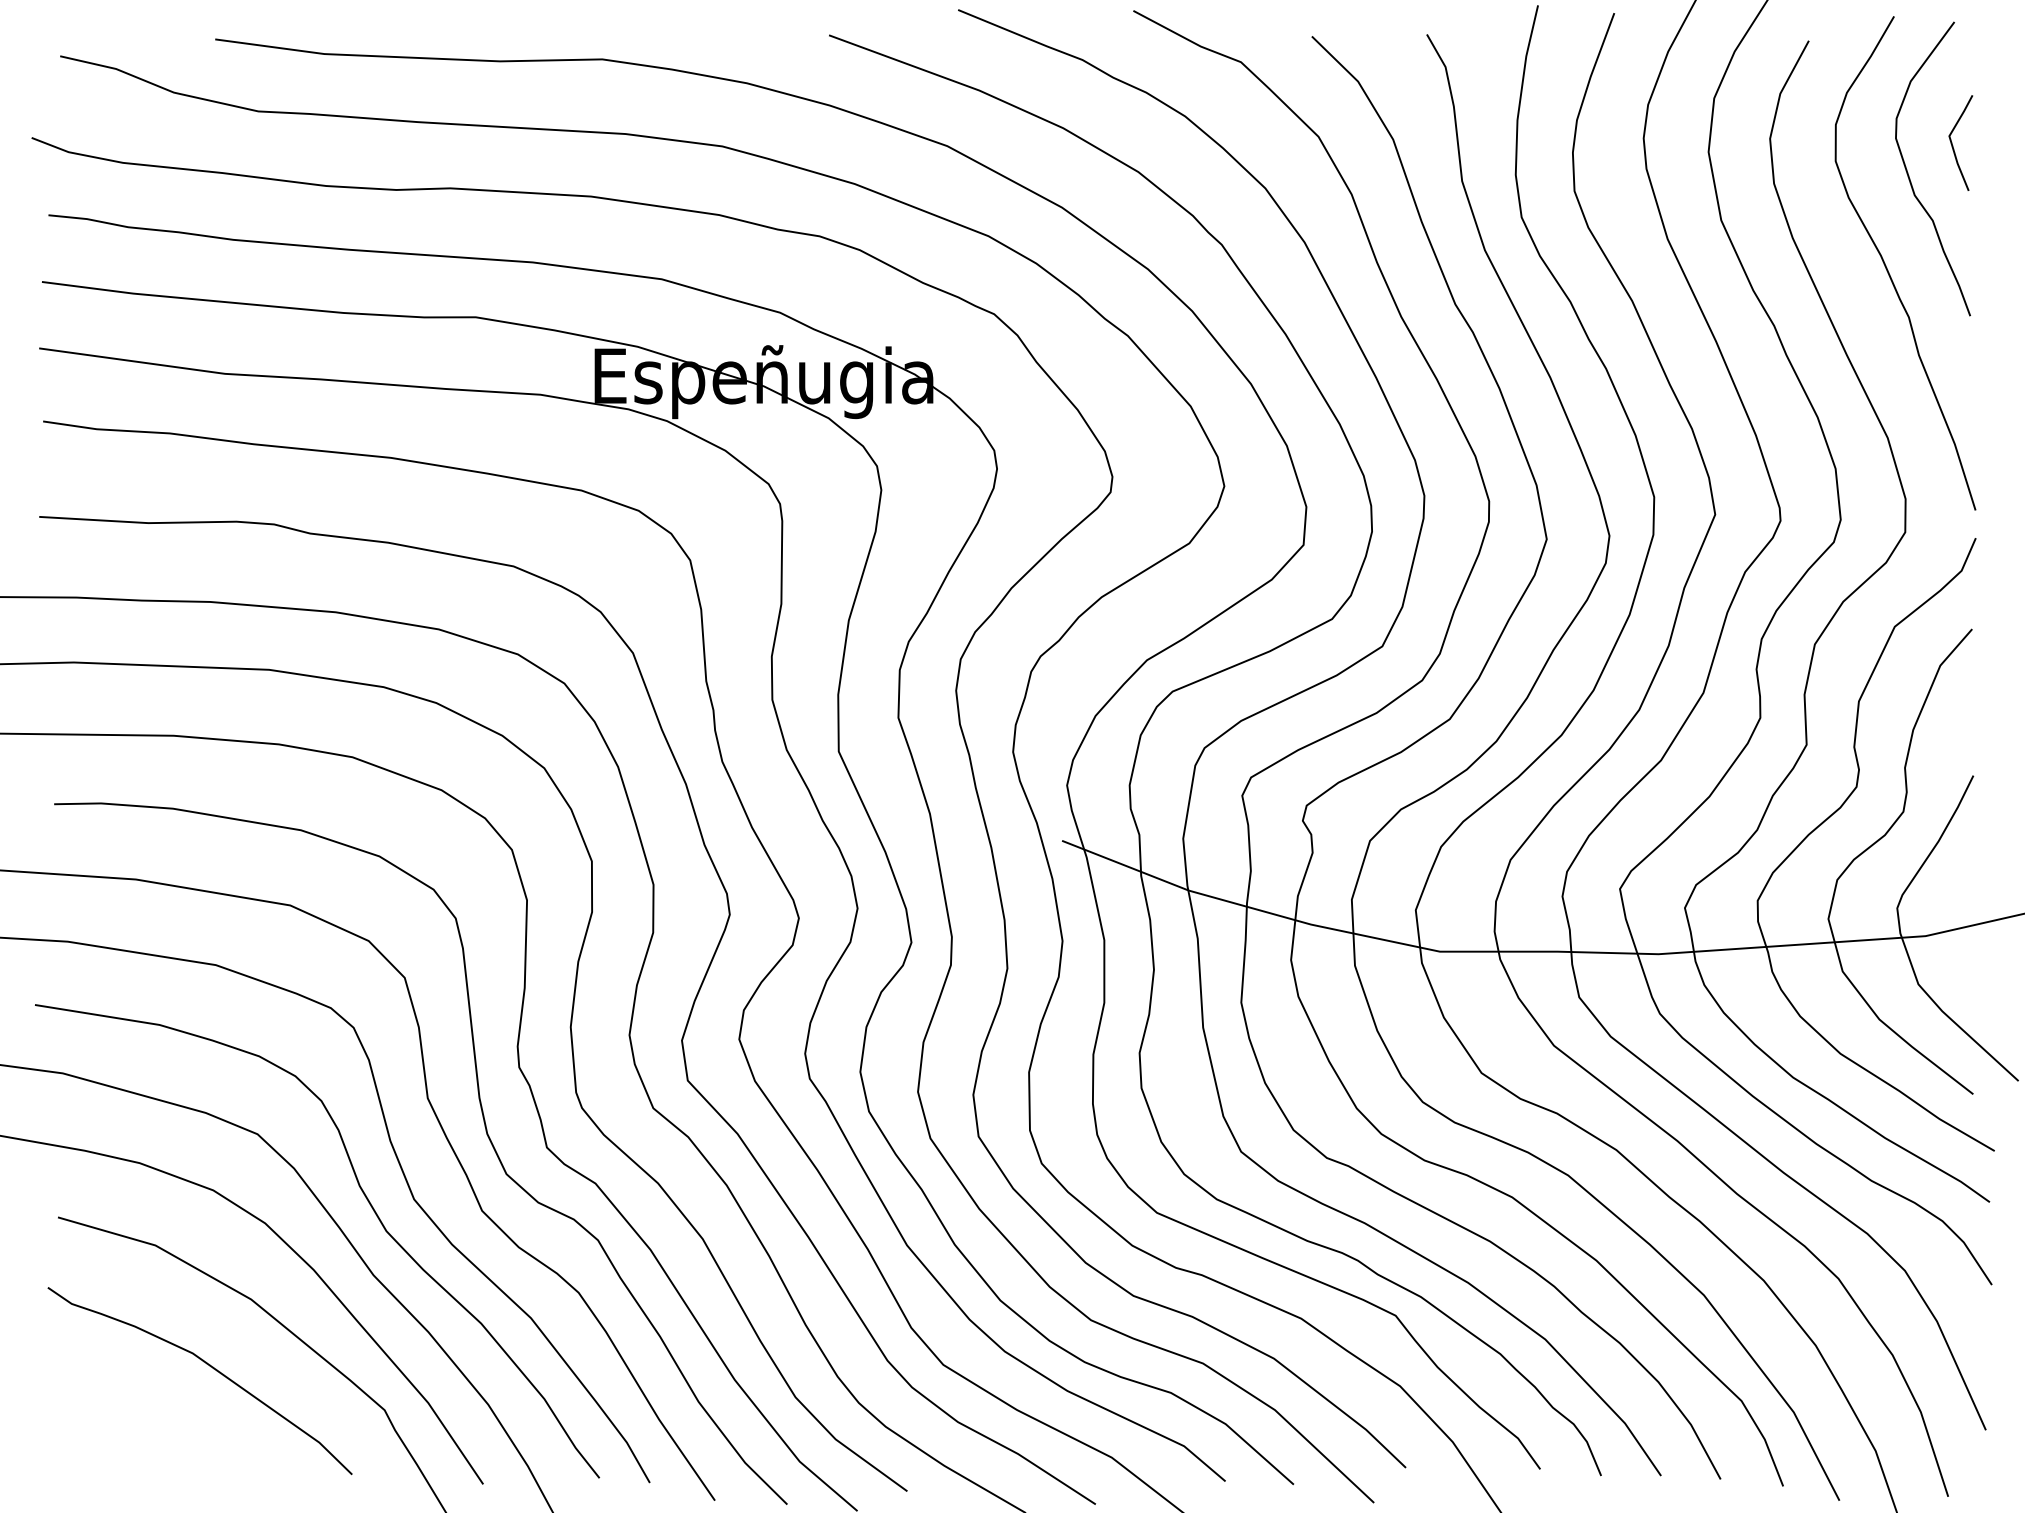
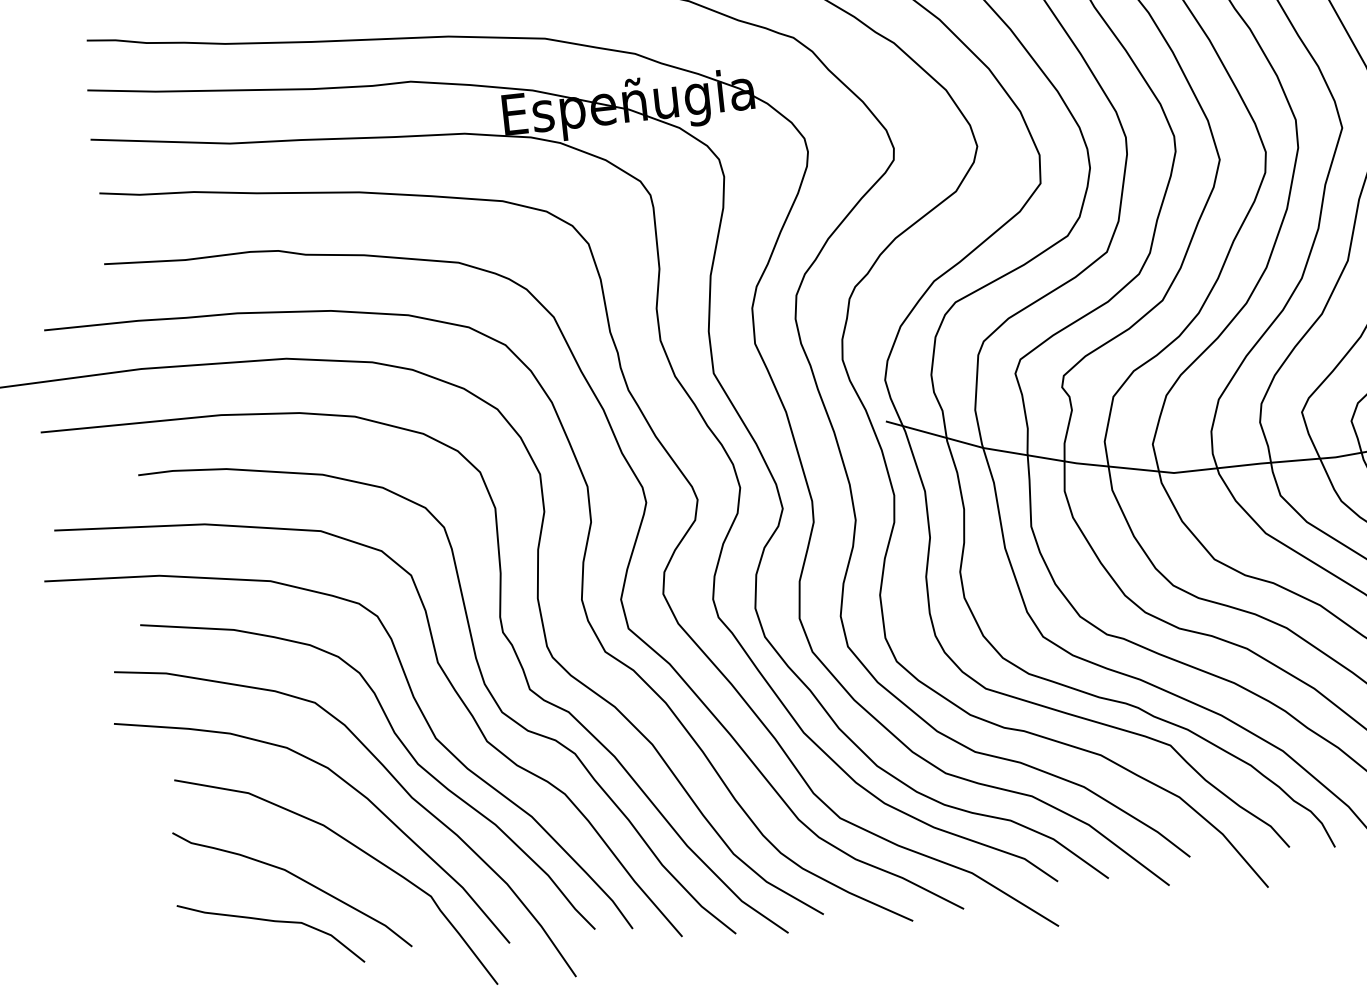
curve: (166, 1420) -> (270, 921), added

